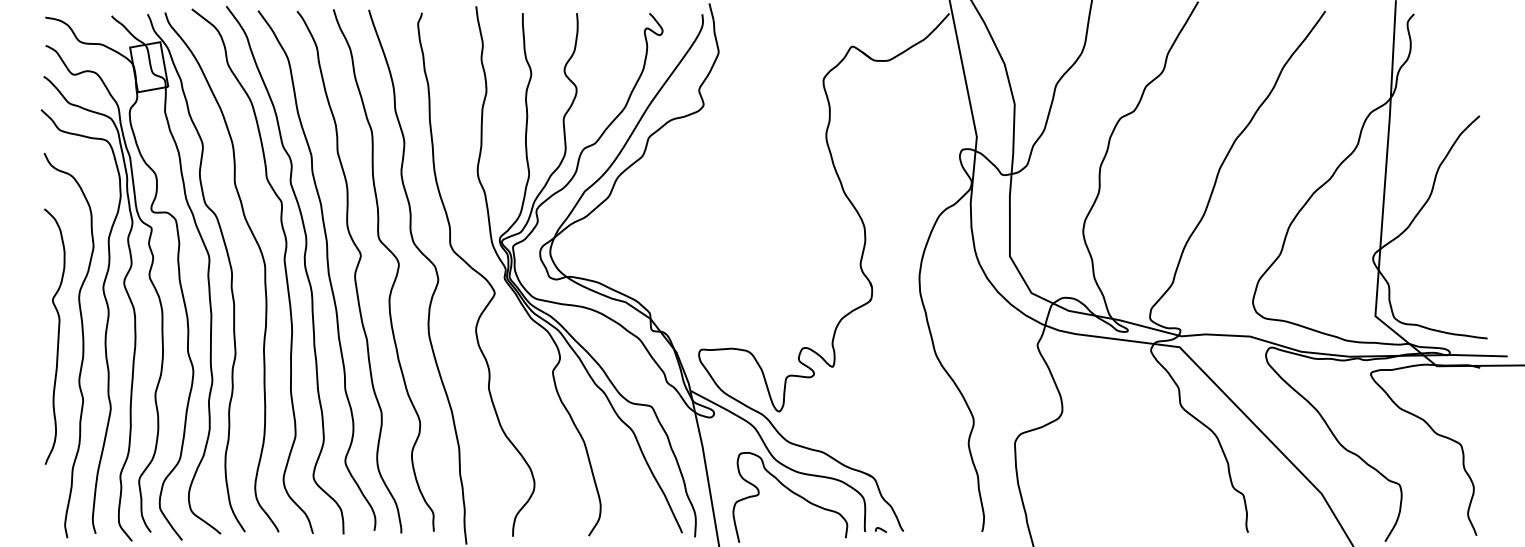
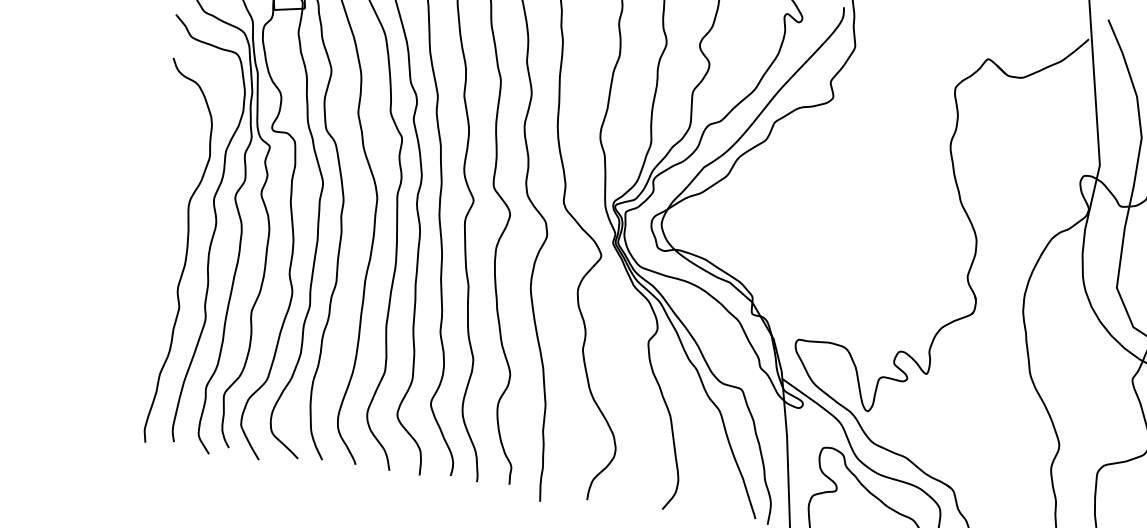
curve: (57, 336) -> (162, 241), removed

